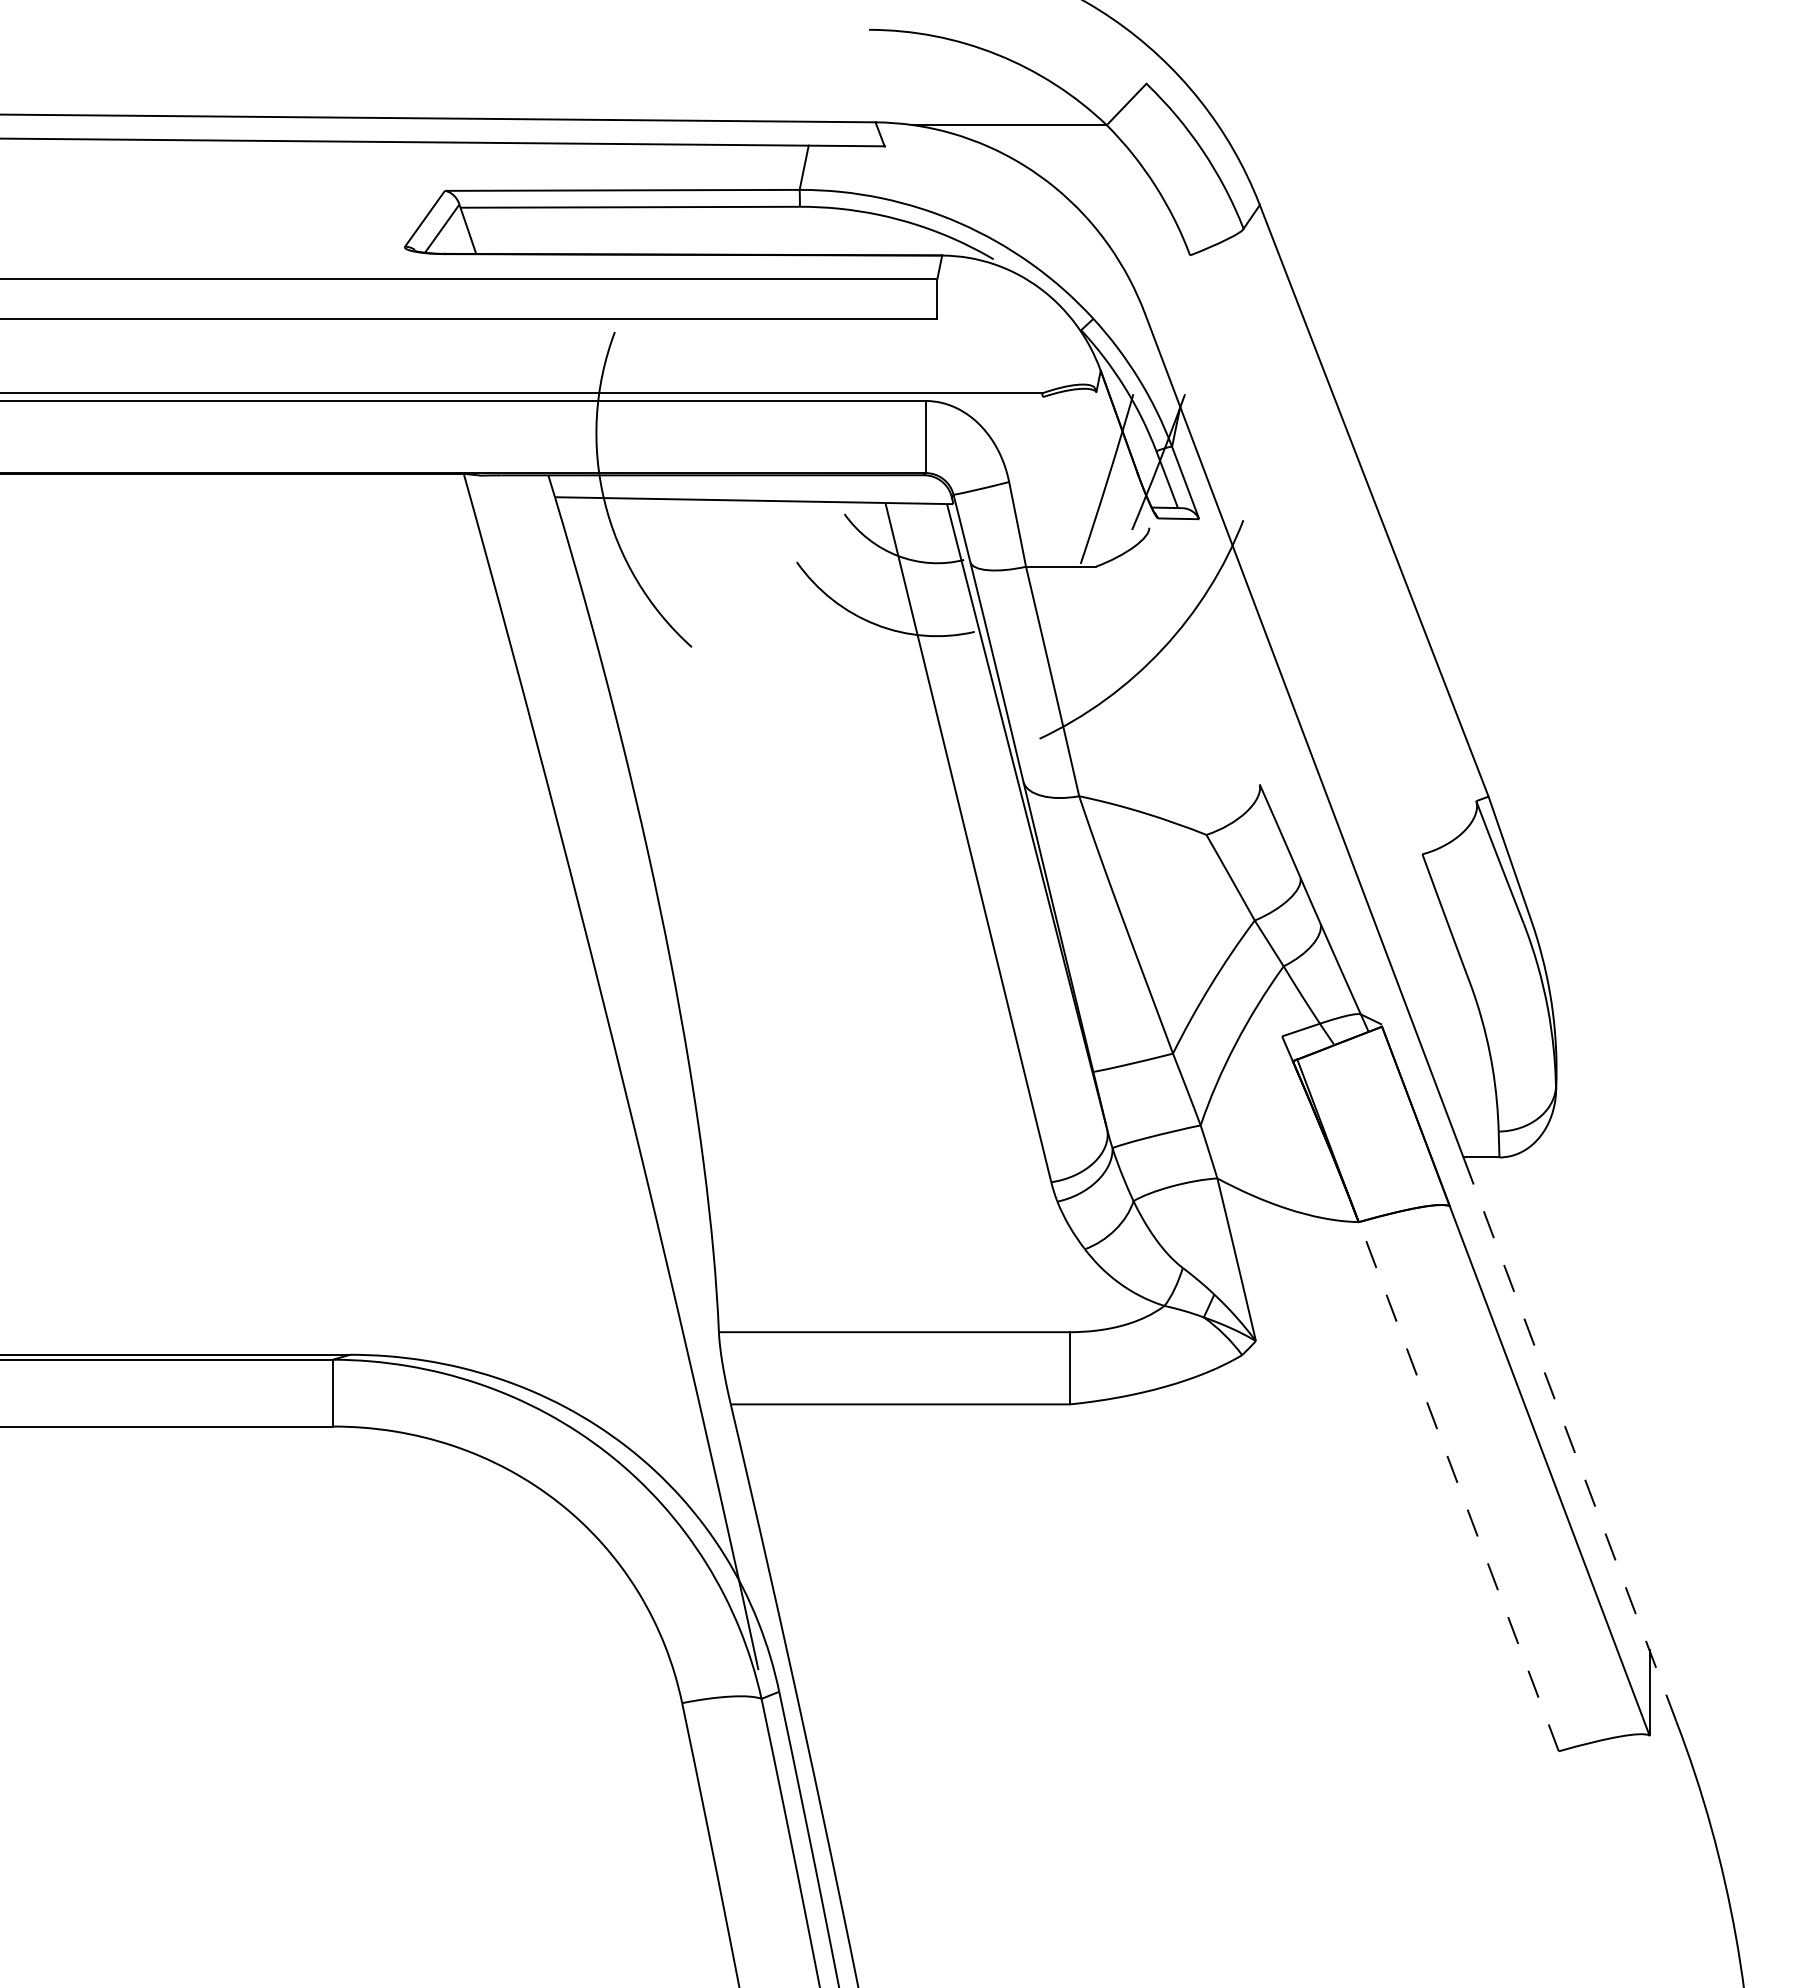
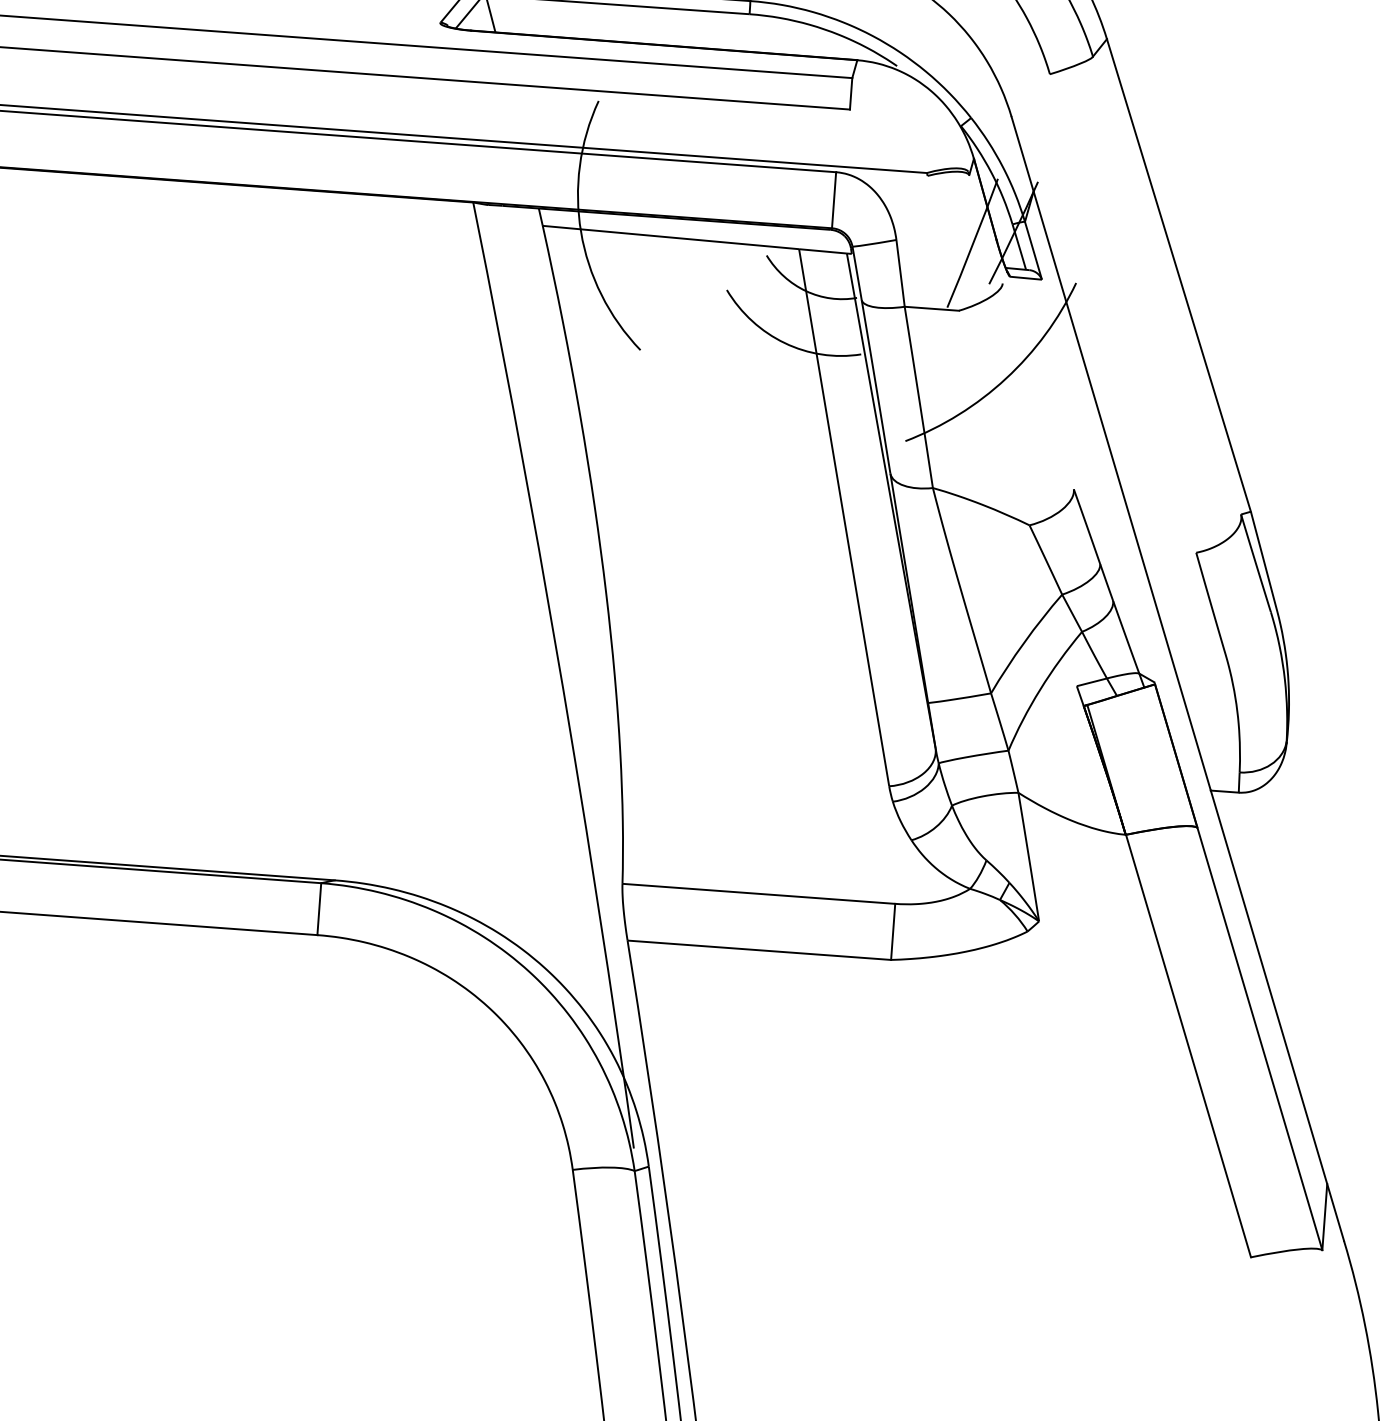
line: (1569, 1439) -> (1277, 1015), dashed -> solid
line: (1458, 1486) -> (1188, 1045), dashed -> solid

